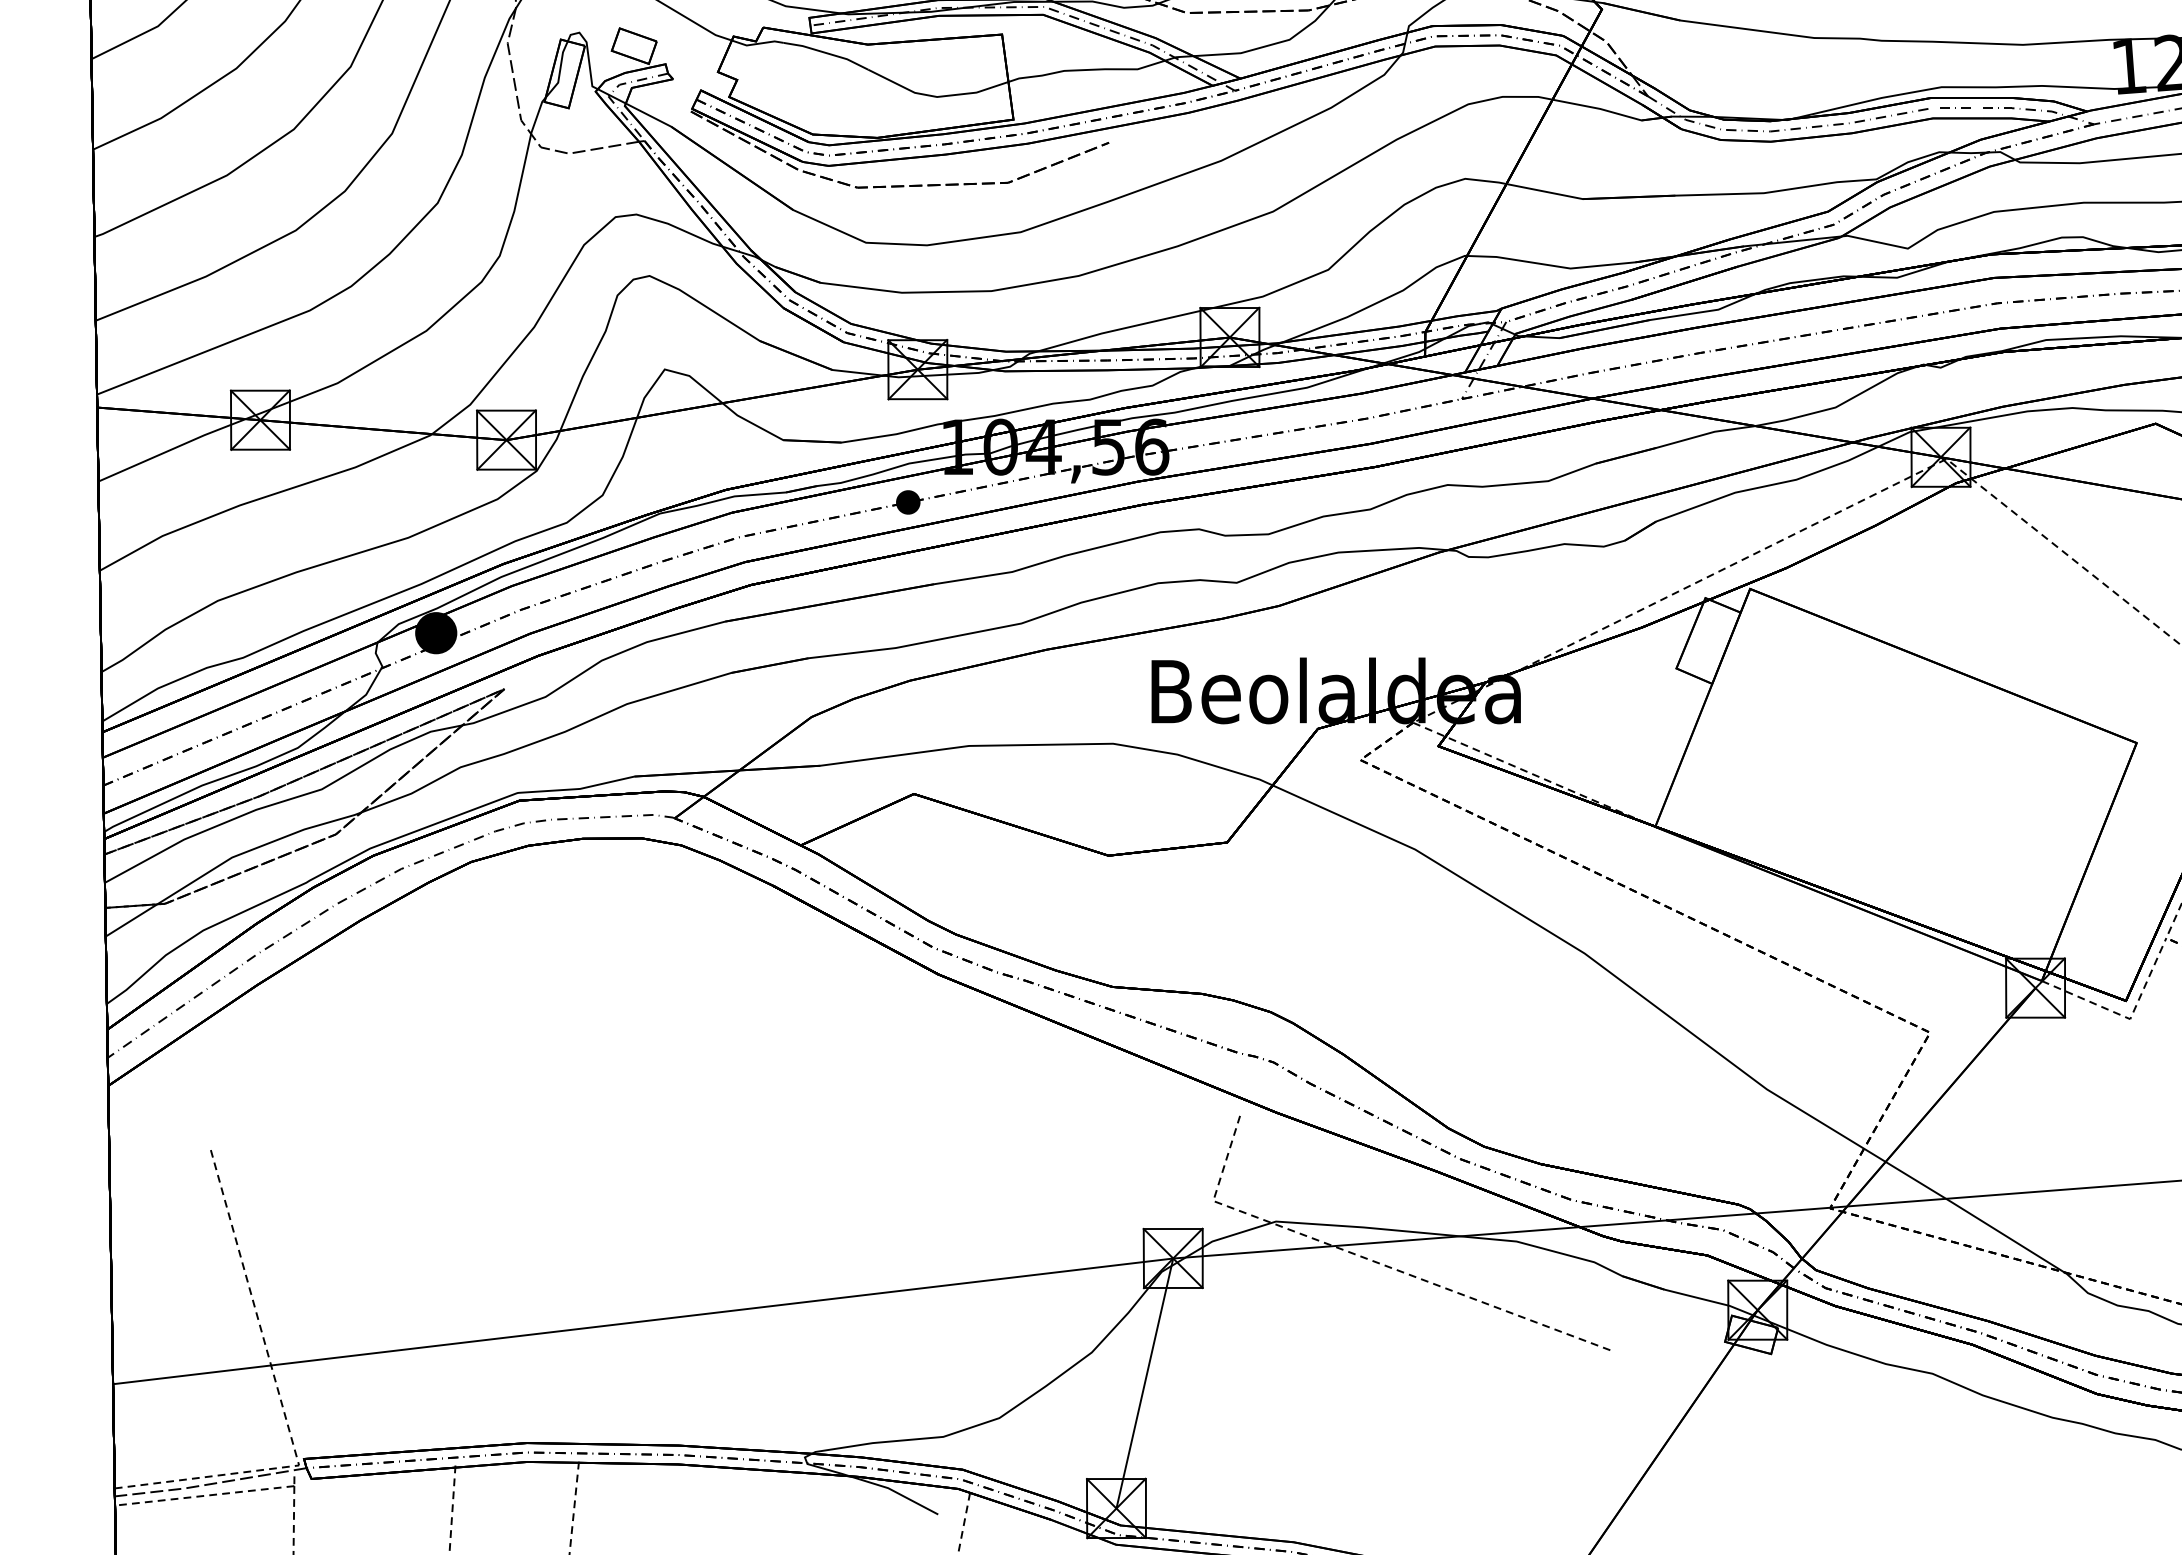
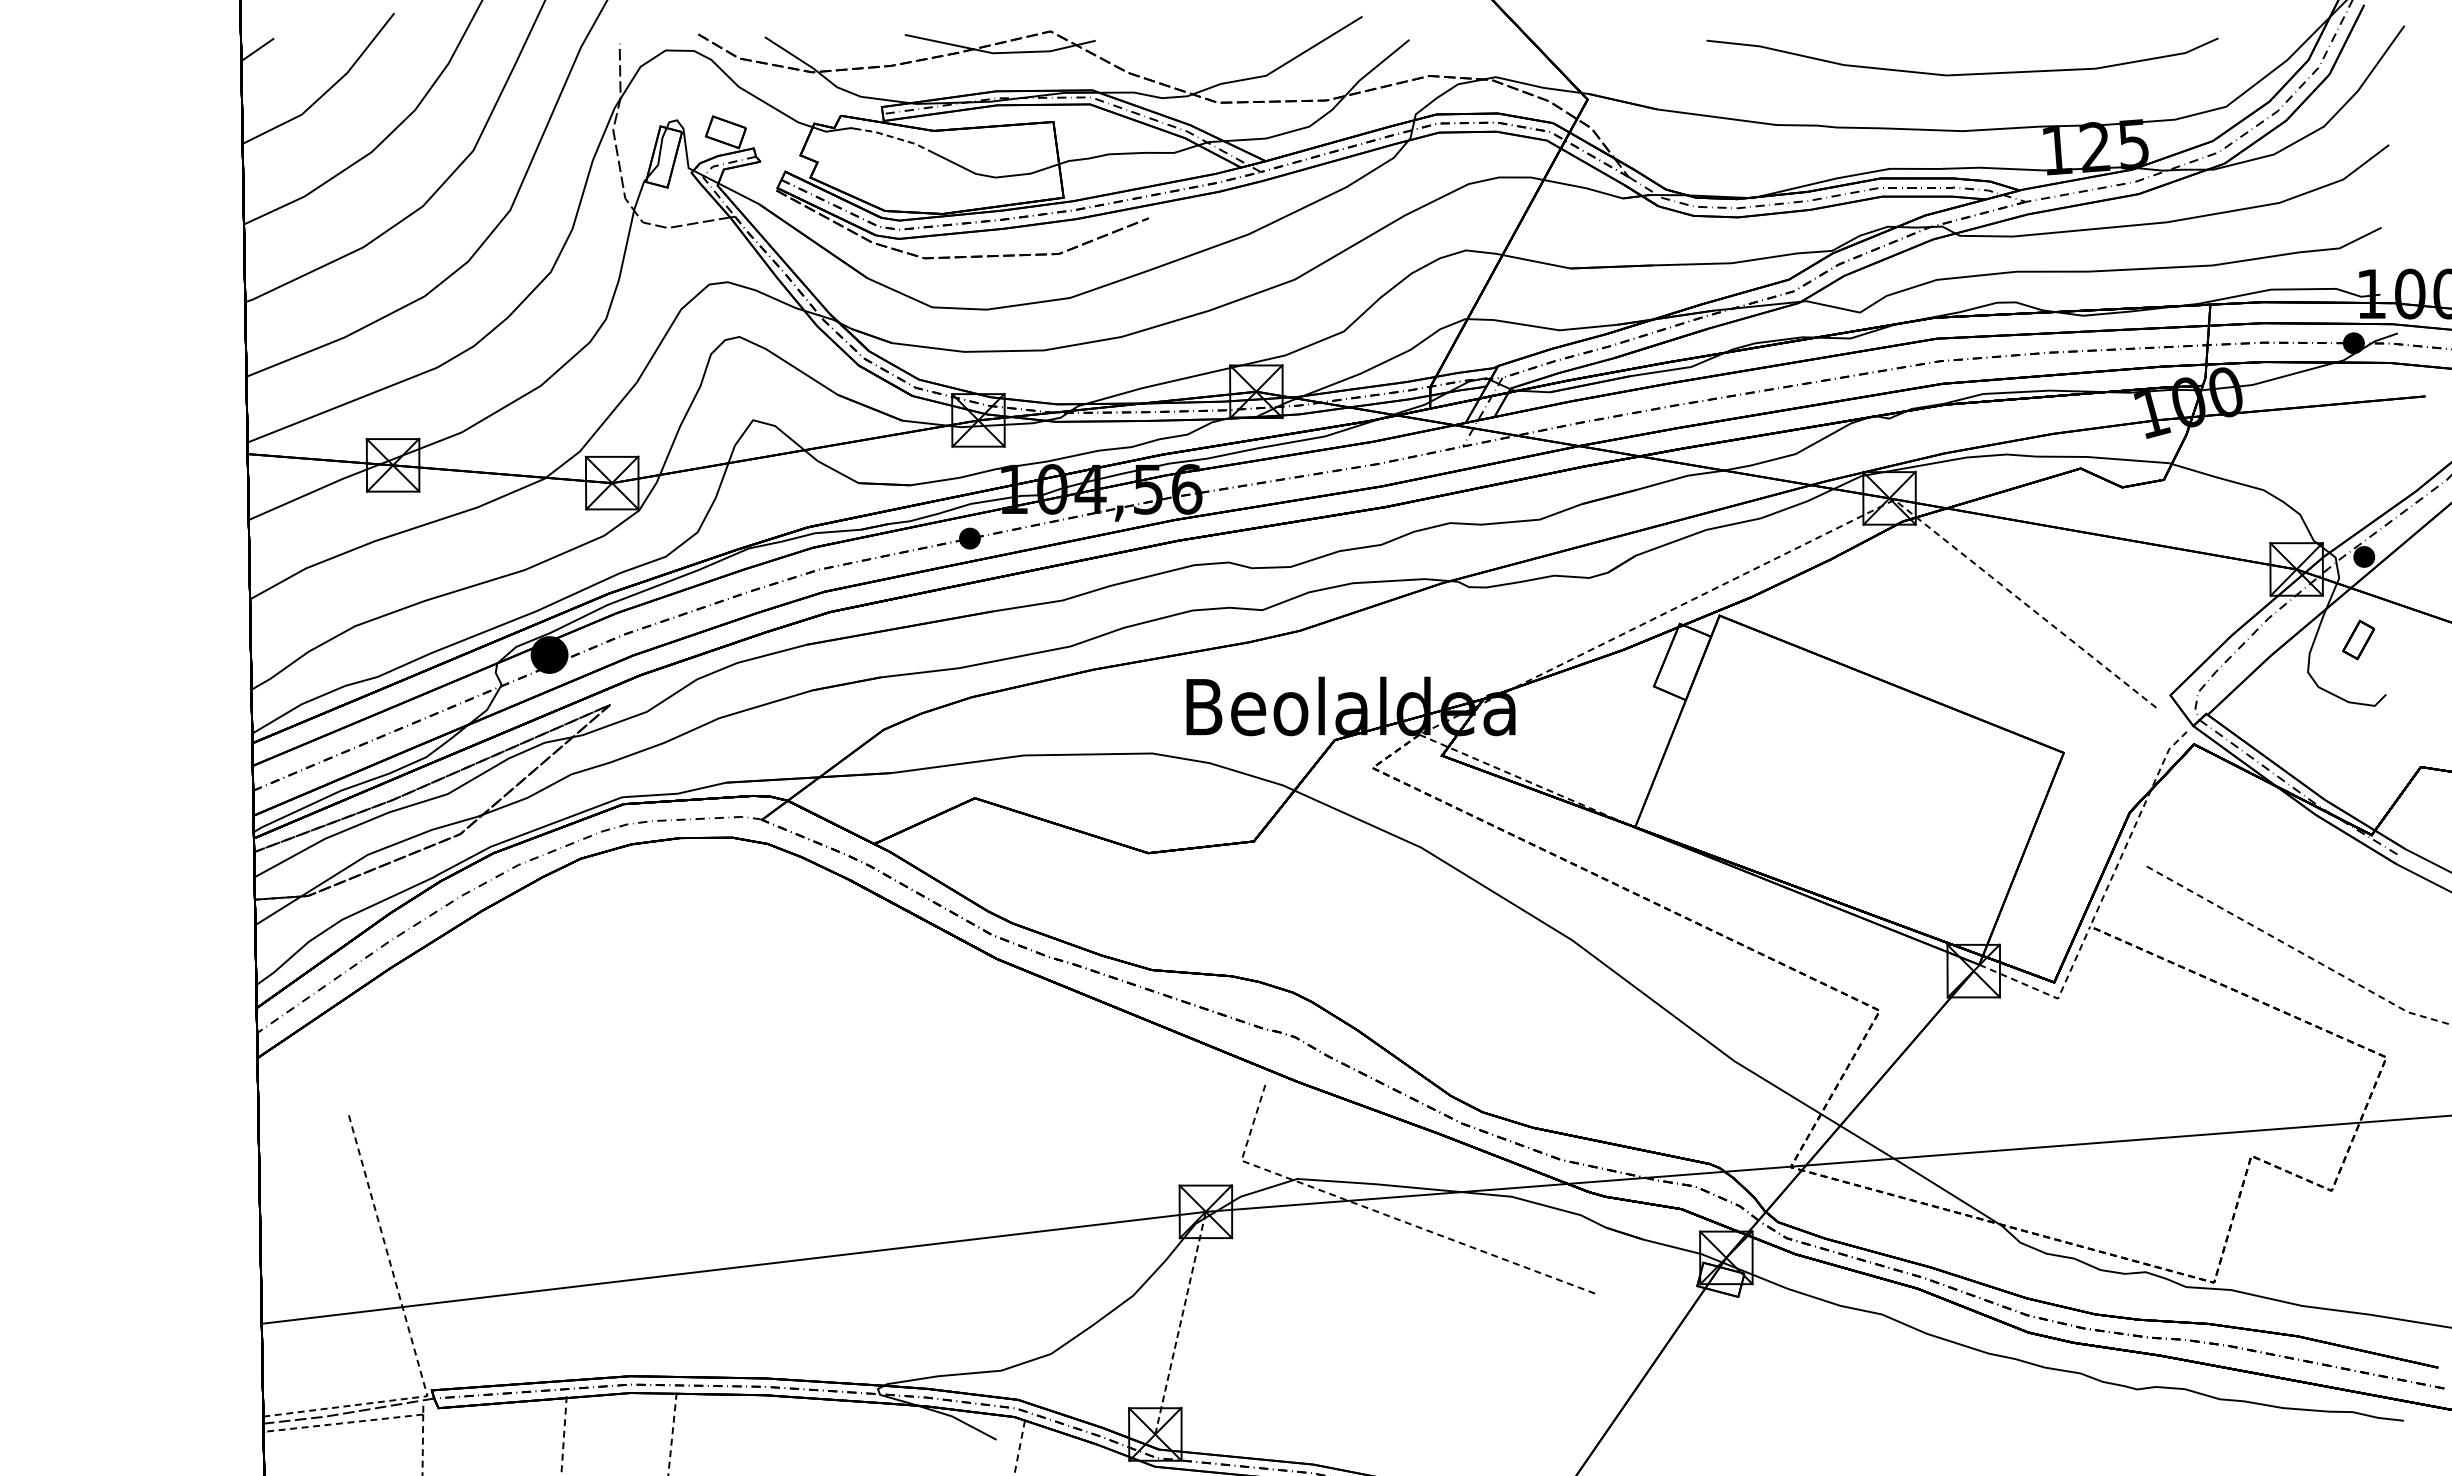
line: (825, 53) -> (896, 138), solid -> dashed
line: (1144, 1382) -> (1180, 1322), solid -> dashed

